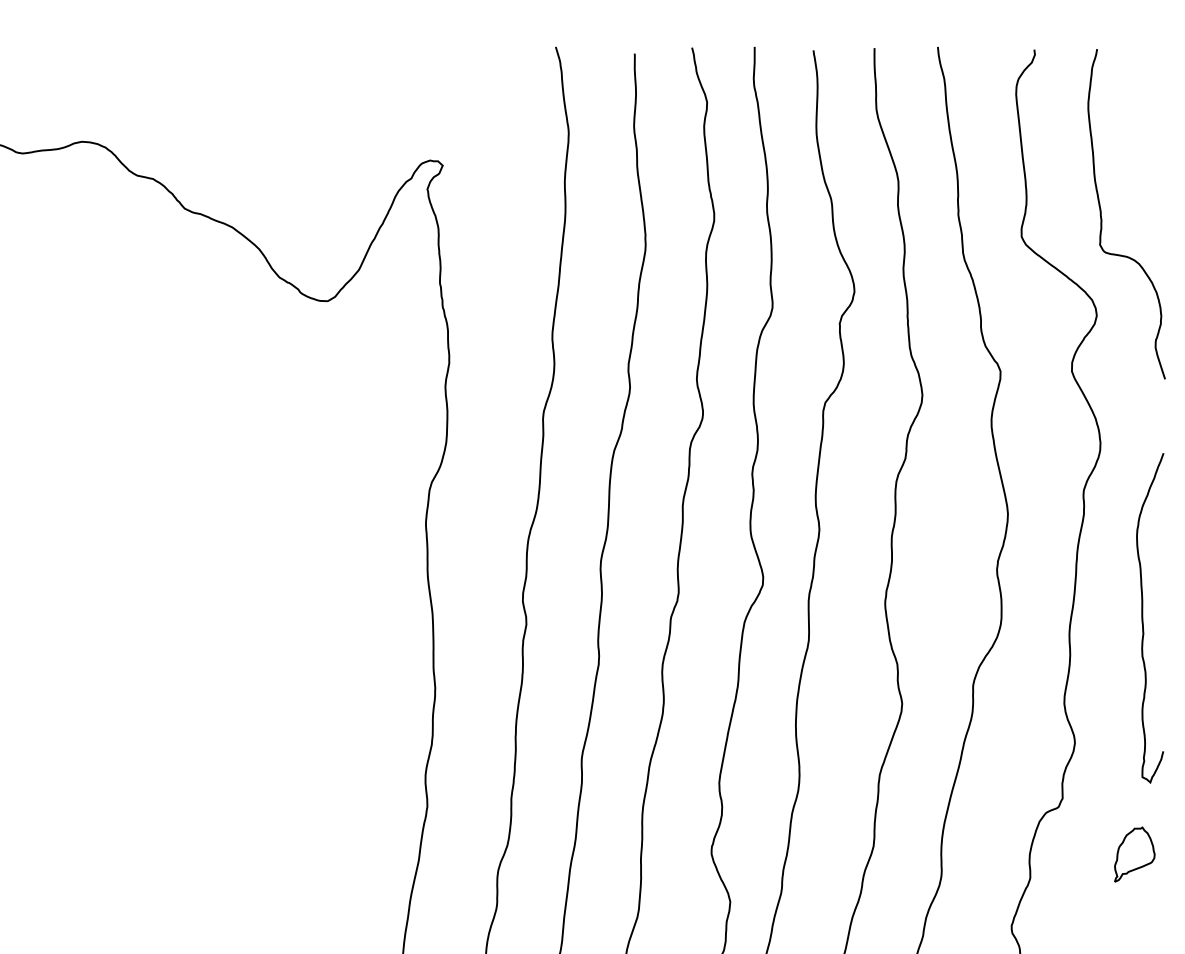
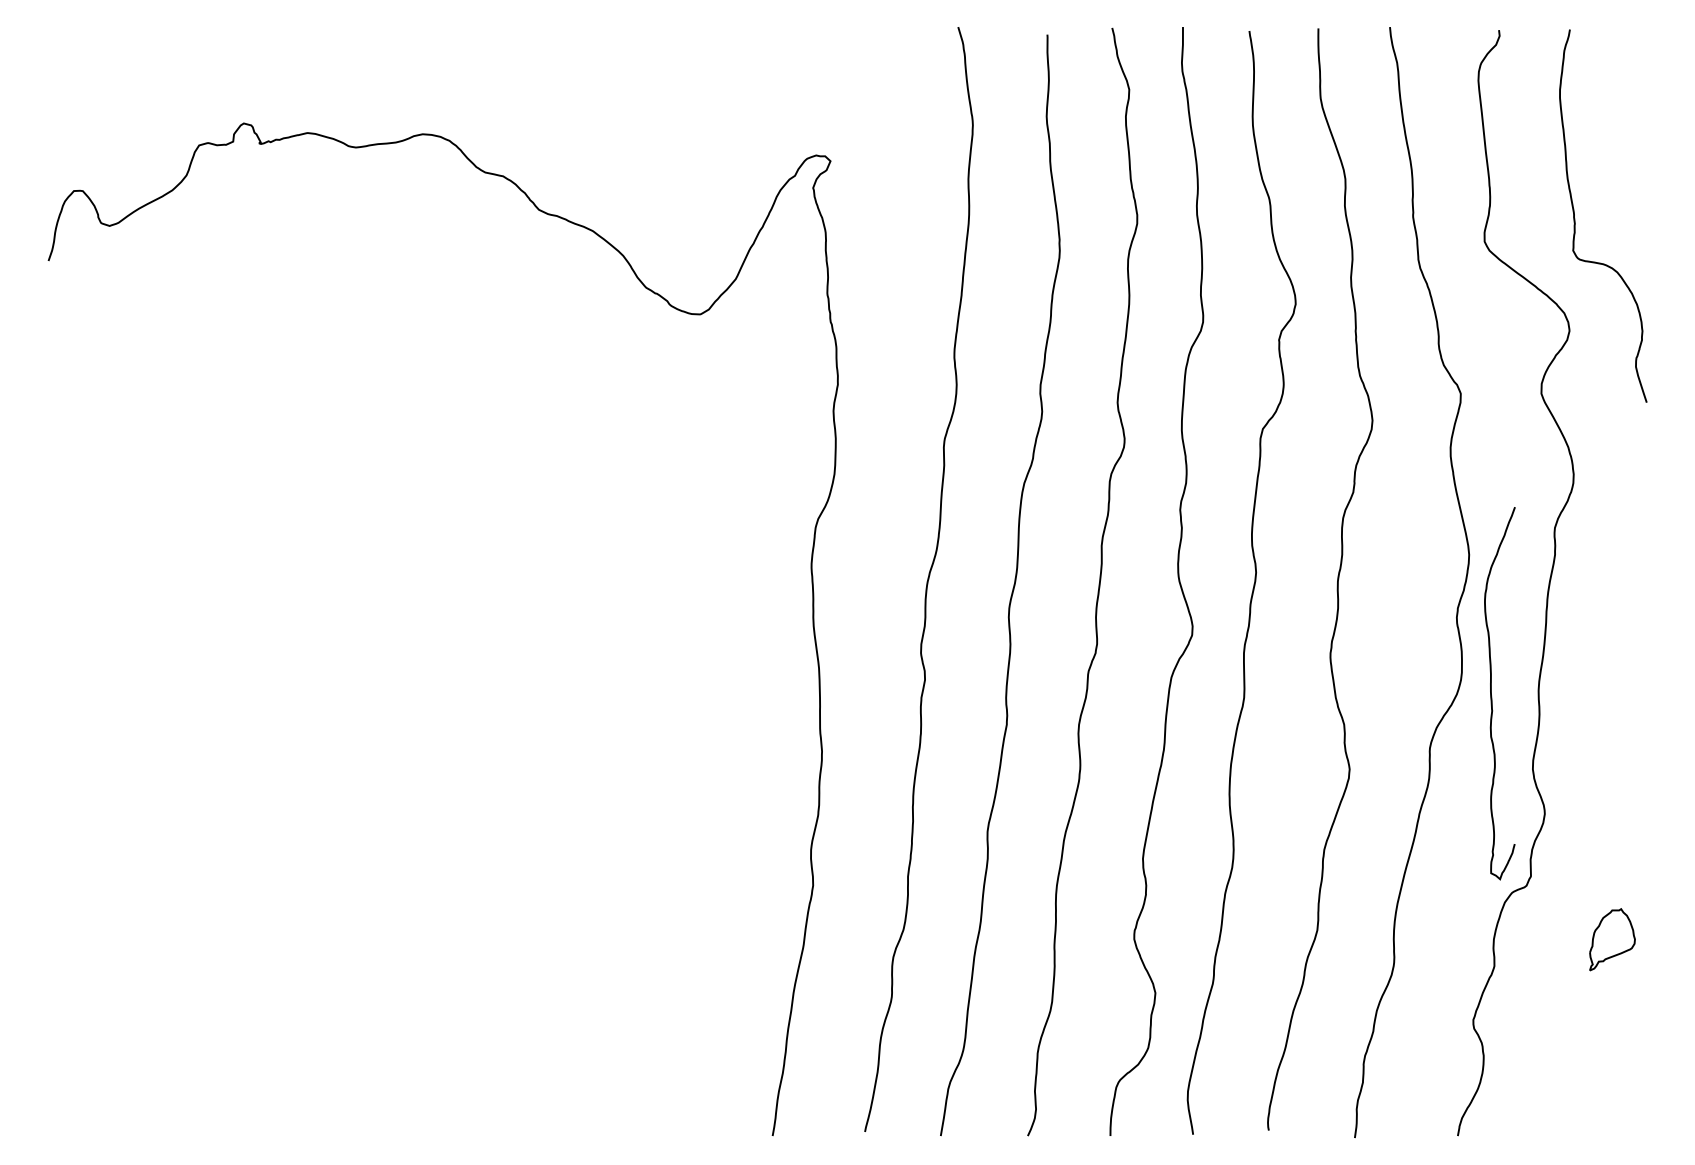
curve: (1143, 620) -> (1492, 696), moved

